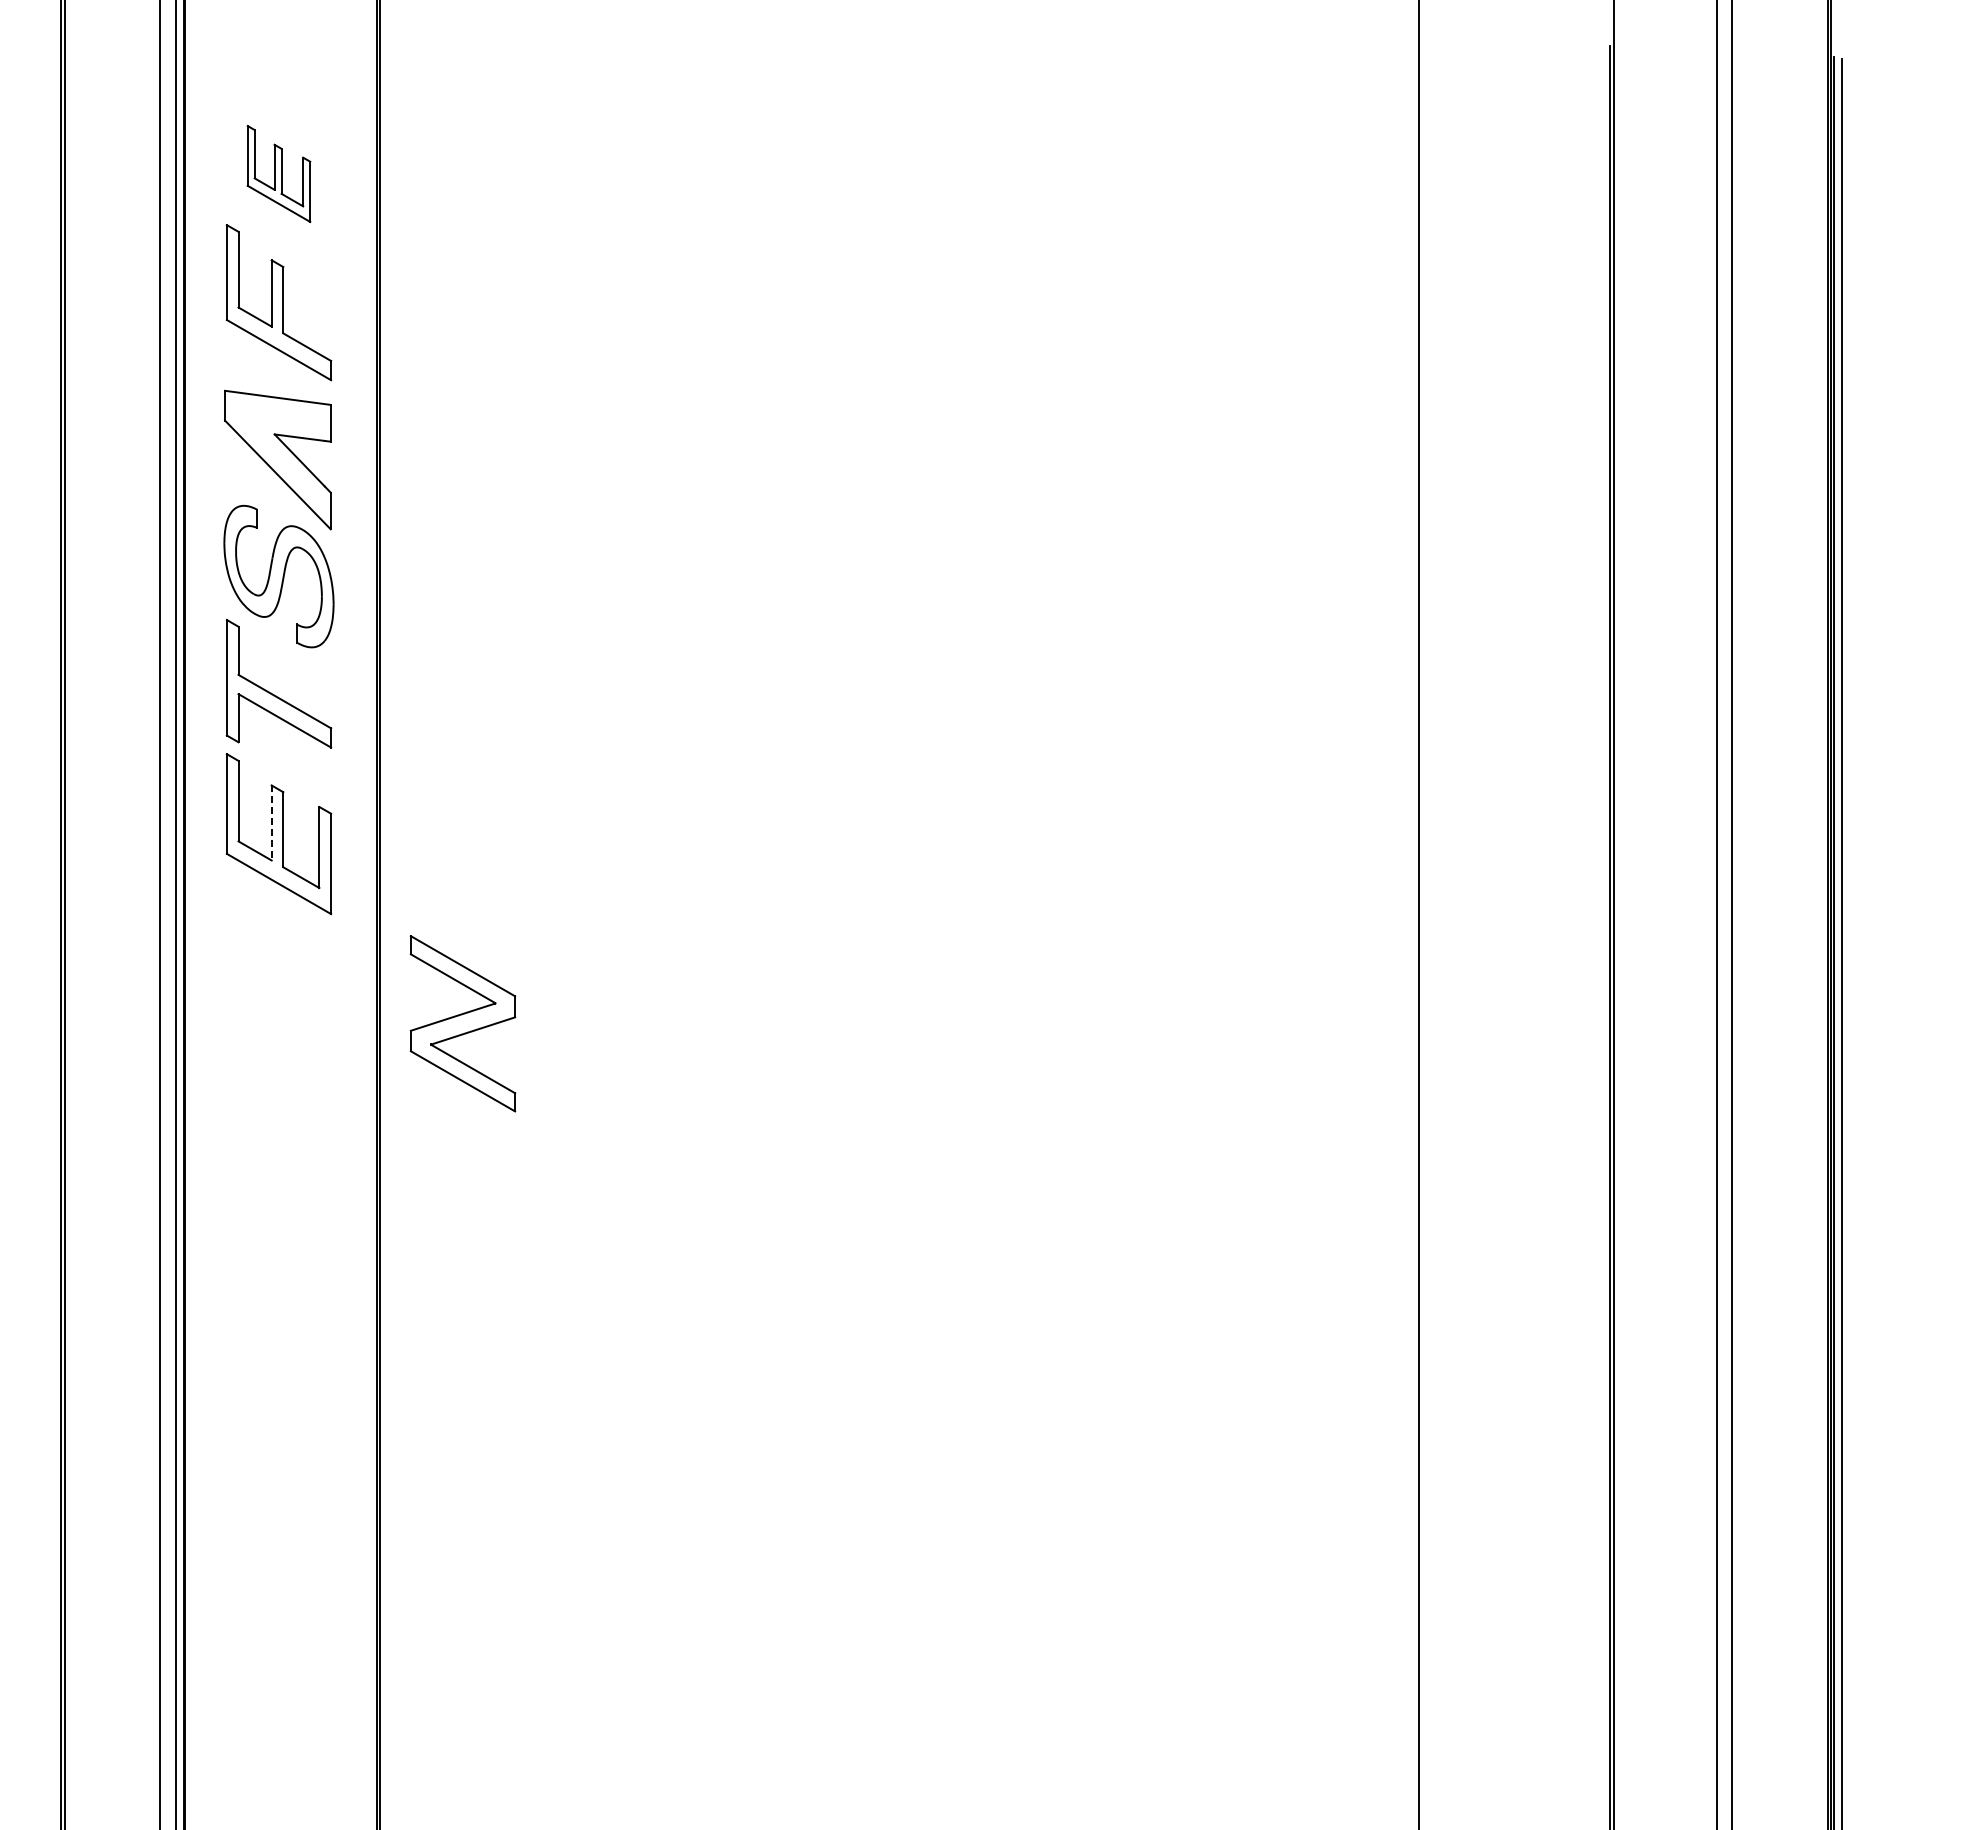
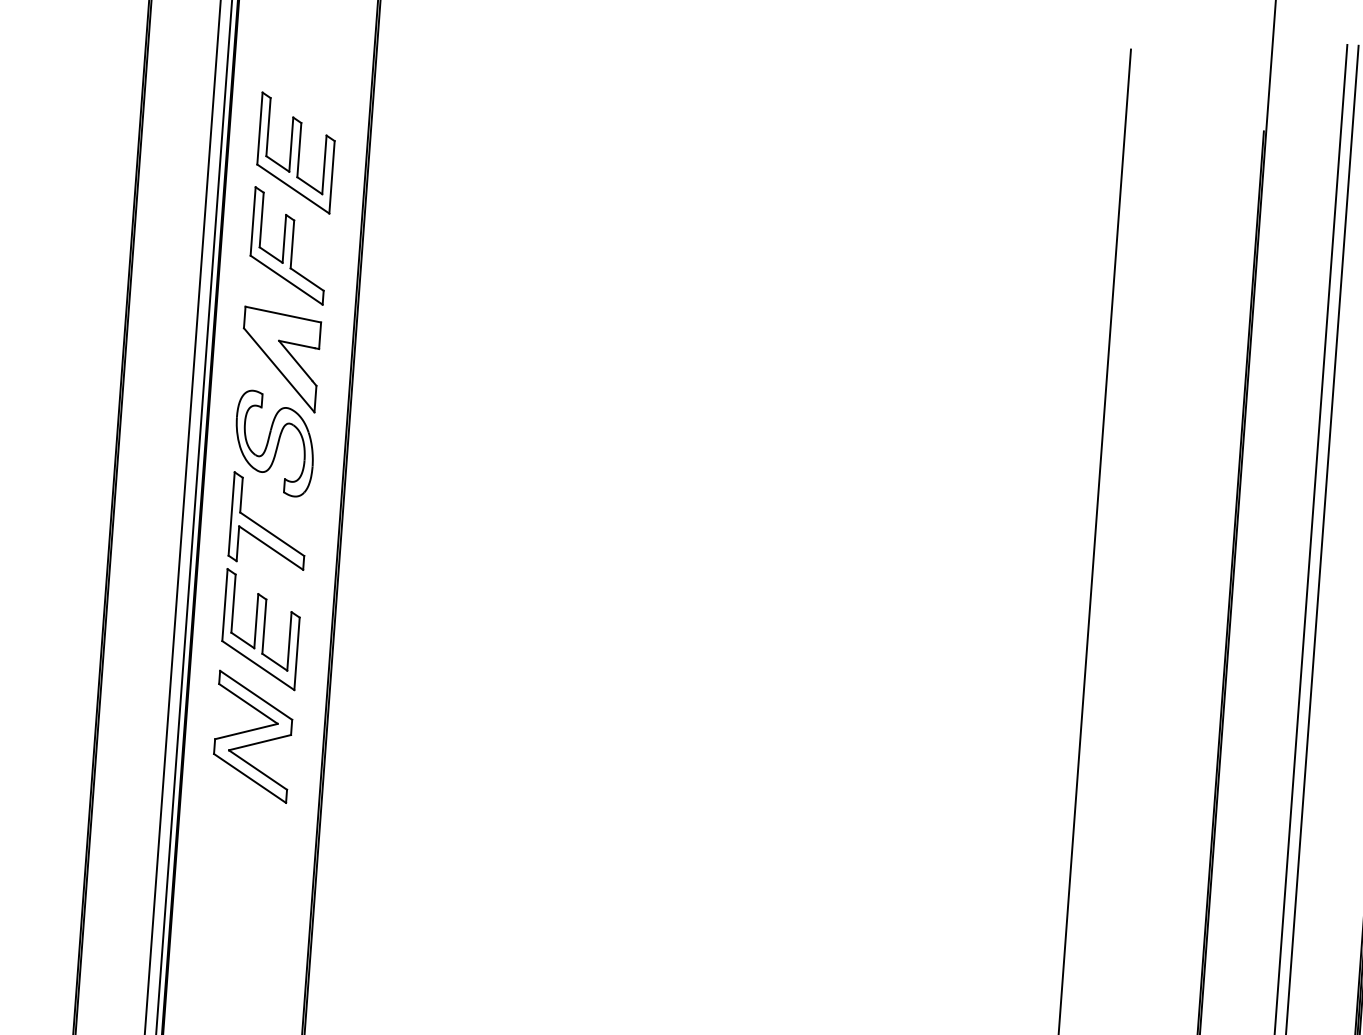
part: (278, 173) -> (295, 152), size x1.67
line: (271, 822) -> (256, 620), dashed -> solid
part: (462, 1023) -> (252, 736), moved

